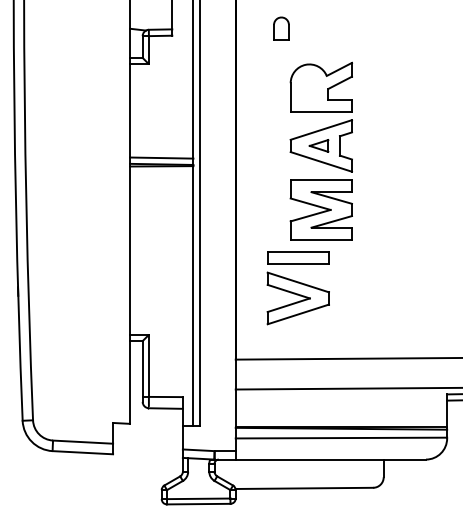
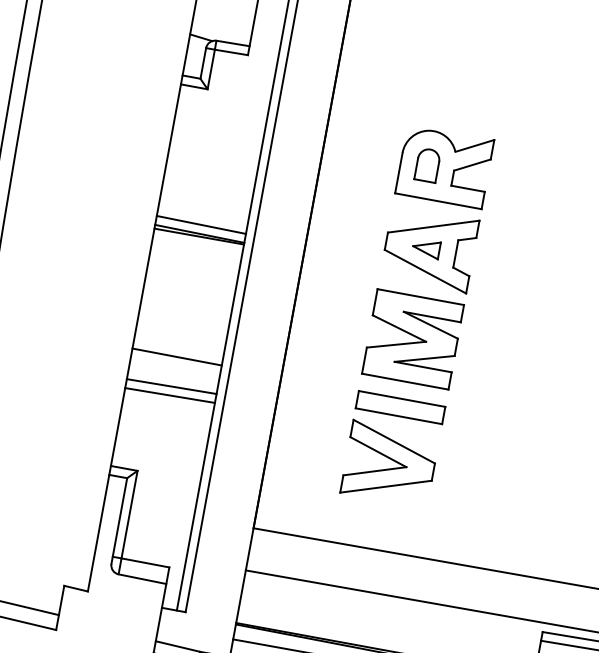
part: (281, 28) -> (427, 165), moved
line: (161, 251) -> (176, 356), added
line: (161, 272) -> (171, 386), added
line: (161, 278) -> (169, 394), added
part: (297, 288) -> (391, 449), moved

